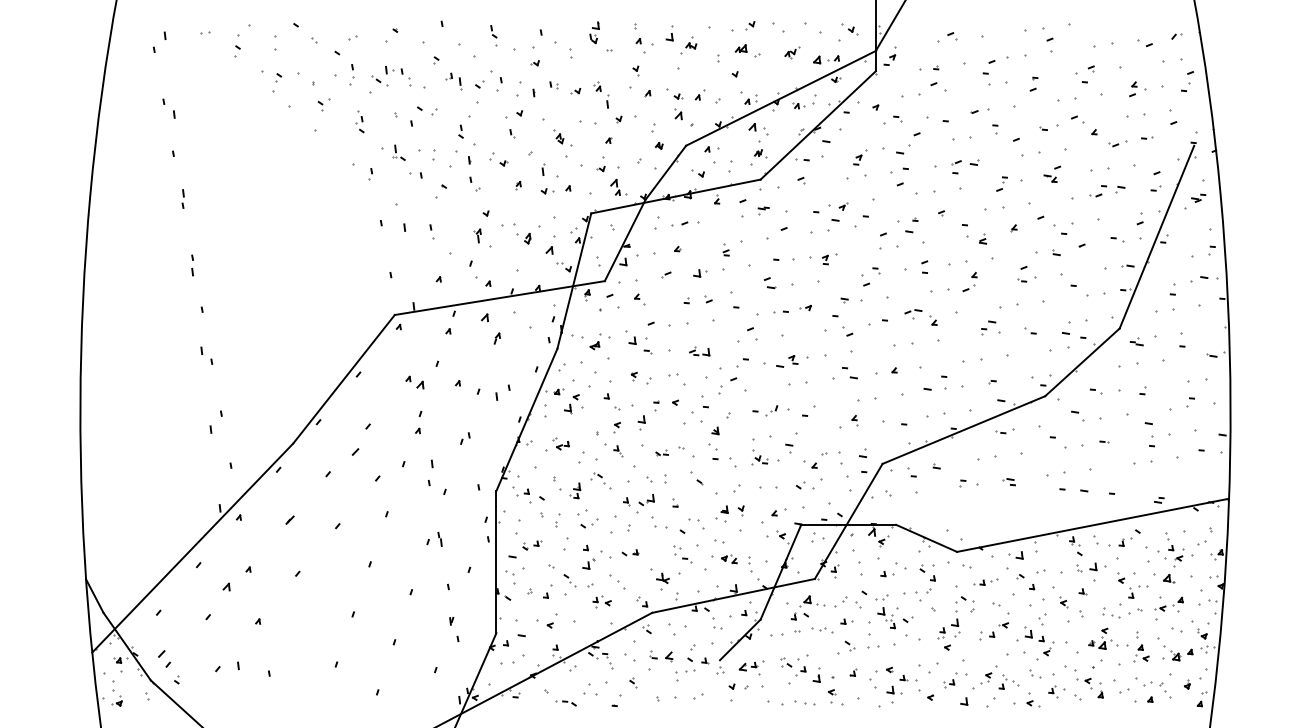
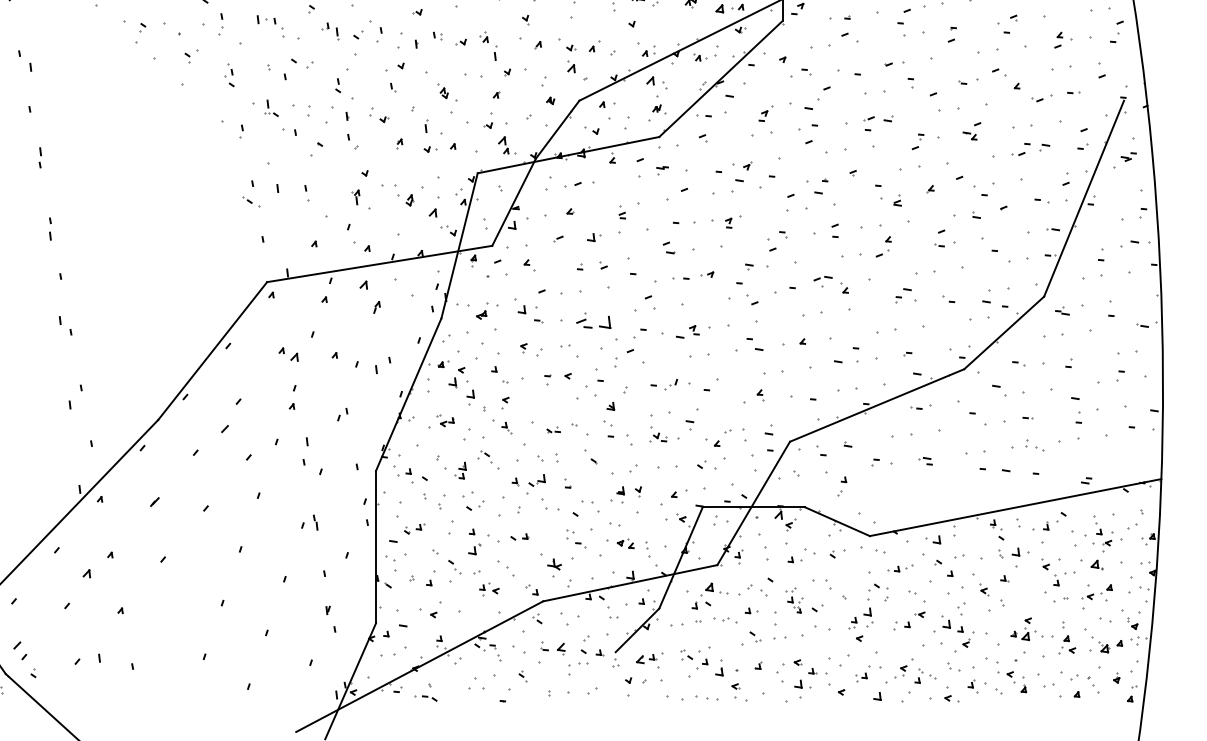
part: (379, 80) -> (250, 201), moved
part: (699, 351) -> (593, 321), size x1.6
part: (641, 422) -> (470, 397), moved
part: (930, 584) -> (841, 486), moved
part: (886, 611) -> (794, 599), size x0.7
part: (1111, 612) -> (1035, 444), moved
part: (565, 703) -> (425, 698), moved

